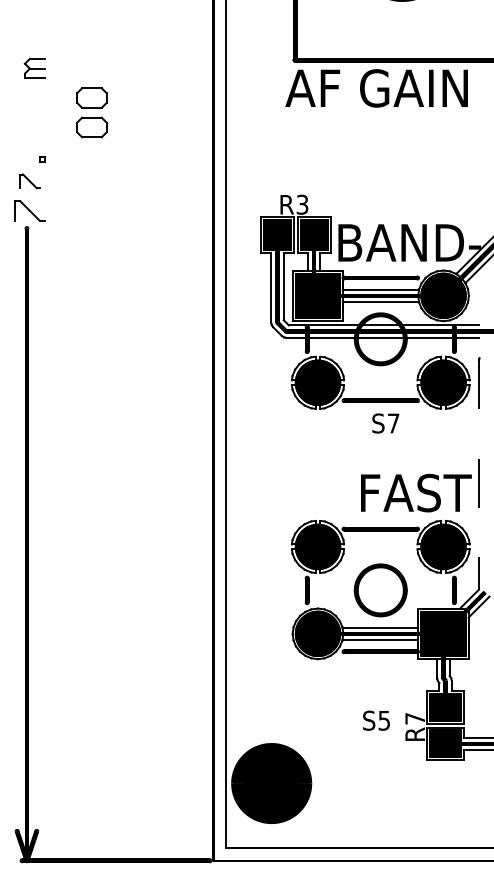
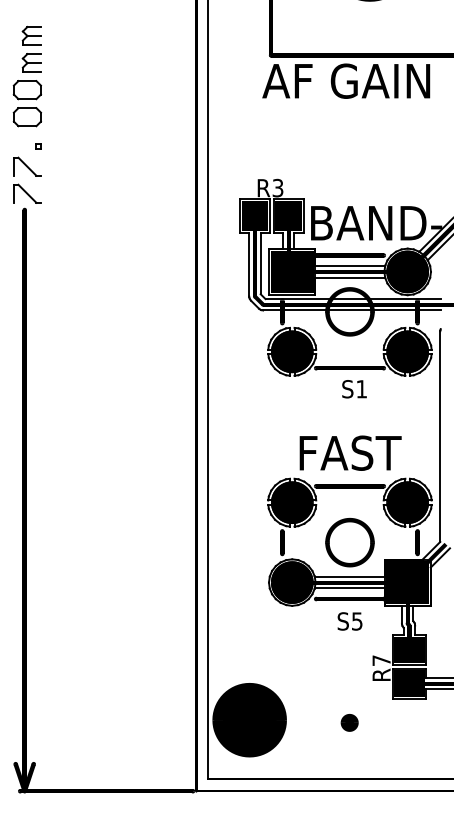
part: (34, 38) -> (31, 35), added
part: (90, 112) -> (26, 103), moved
part: (29, 181) -> (27, 166), size x1.43
text: (393, 423) -> (361, 389), S7 -> S1
line: (479, 476) -> (440, 437), dashed -> solid
text: (416, 492) -> (350, 452), moved
text: (375, 720) -> (349, 621), moved
part: (380, 786) -> (349, 722), added

